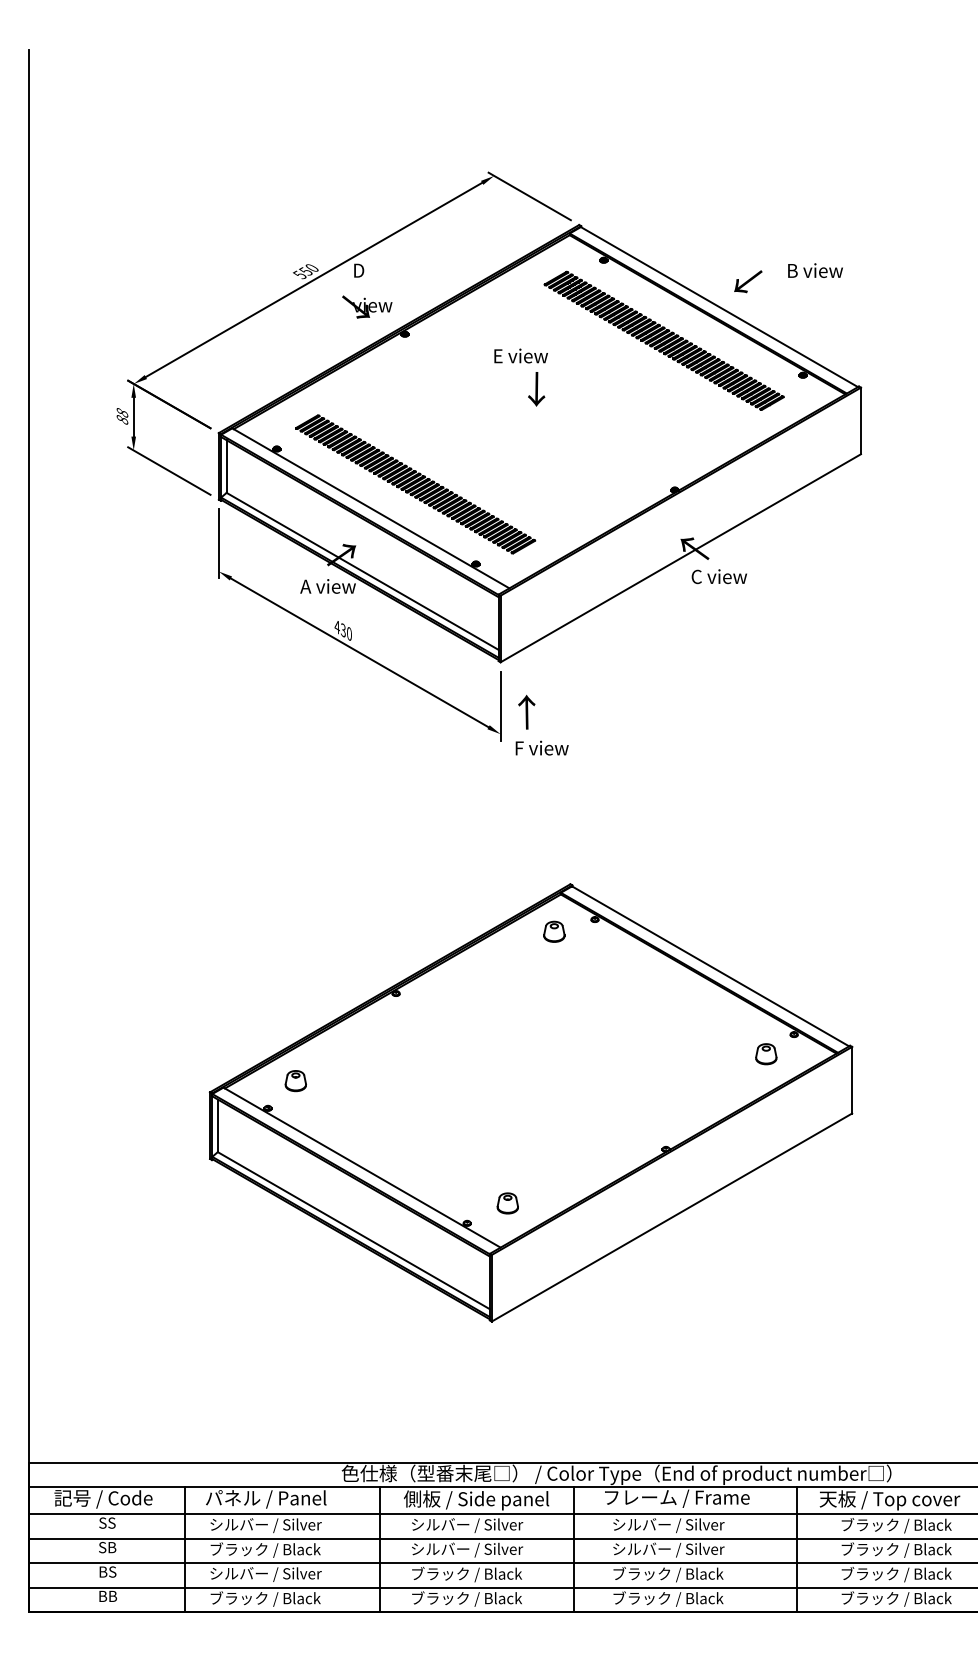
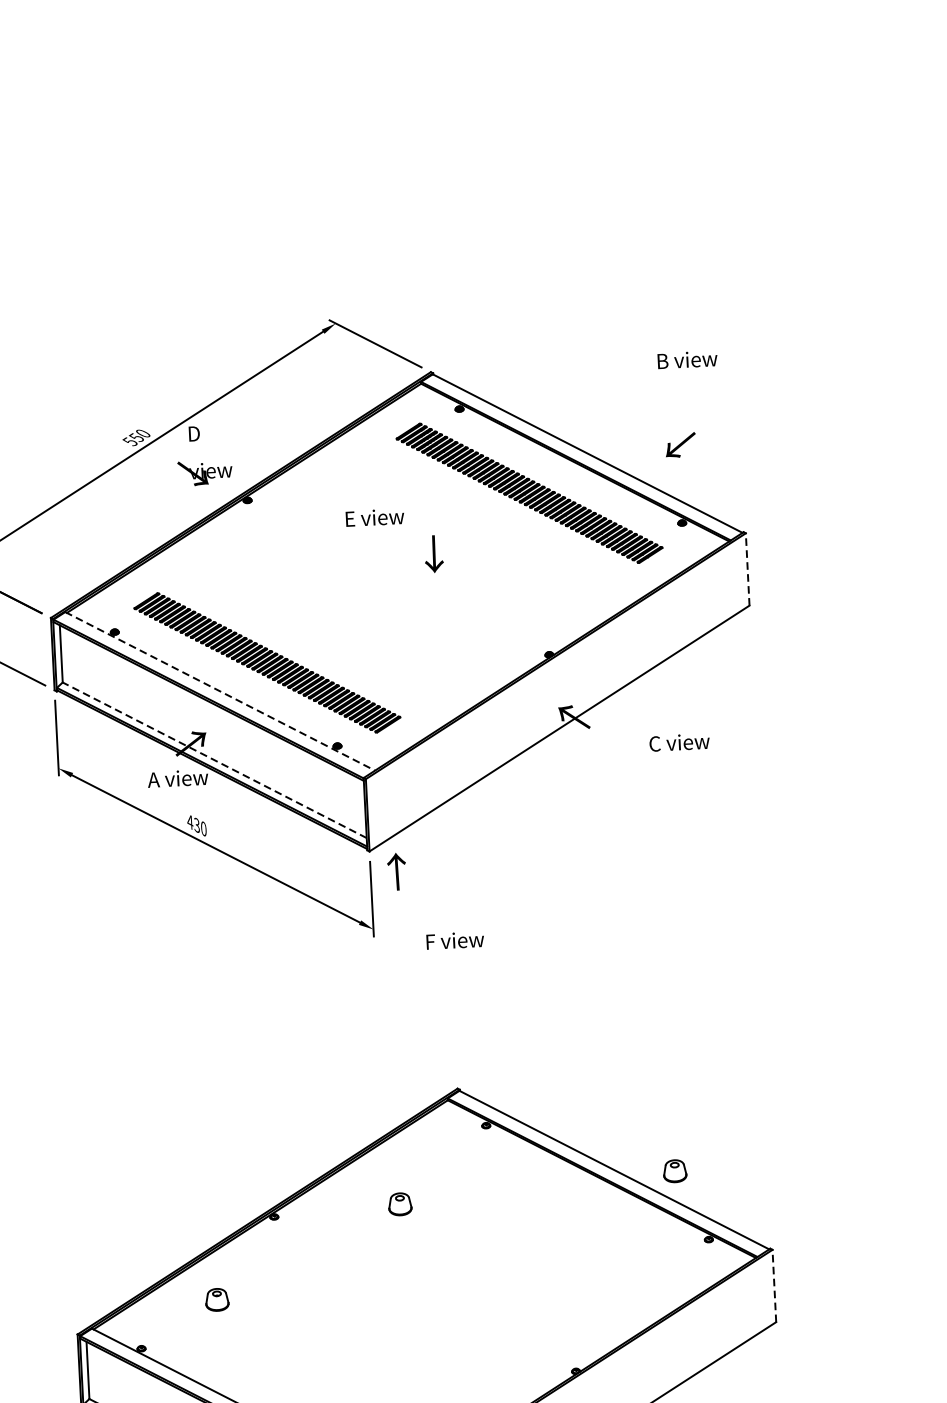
text: (815, 270) -> (687, 359), moved
text: (748, 281) -> (680, 444), moved
text: (536, 389) -> (433, 554), moved
line: (860, 420) -> (747, 569), solid -> dashed
line: (371, 508) -> (220, 691), solid -> dashed
line: (362, 571) -> (214, 760), solid -> dashed
text: (718, 576) -> (678, 742), moved
text: (526, 711) -> (396, 870), moved
text: (541, 747) -> (454, 939), moved
part: (554, 931) -> (400, 1203), moved
part: (766, 1054) -> (675, 1171), moved
line: (852, 1079) -> (774, 1285), solid -> dashed
part: (295, 1081) -> (216, 1300), moved

